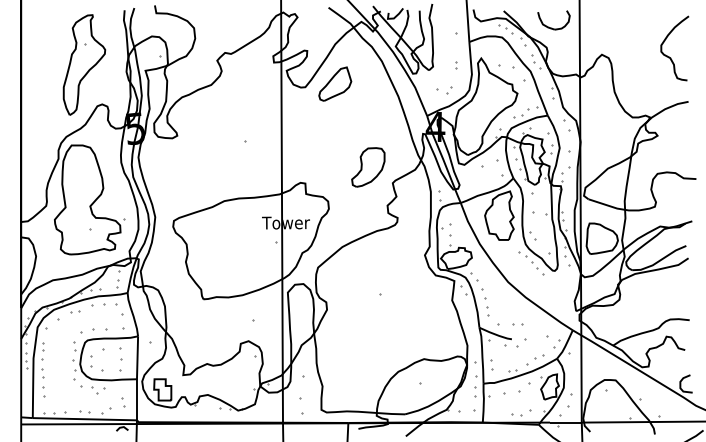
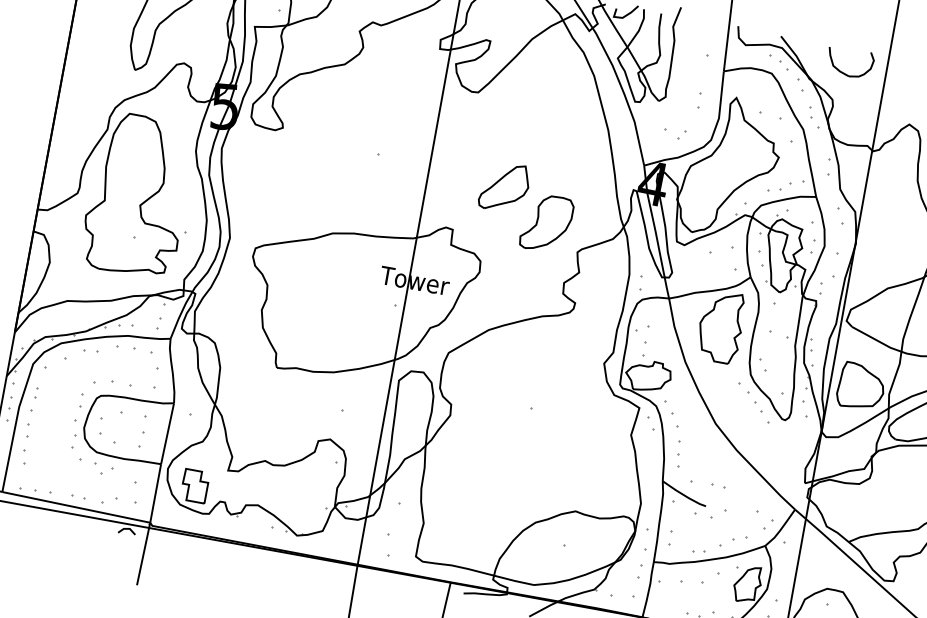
part: (456, 65) -> (699, 101), size x1.6
part: (335, 83) -> (505, 186), moved
part: (123, 402) -> (135, 493), size x1.6

